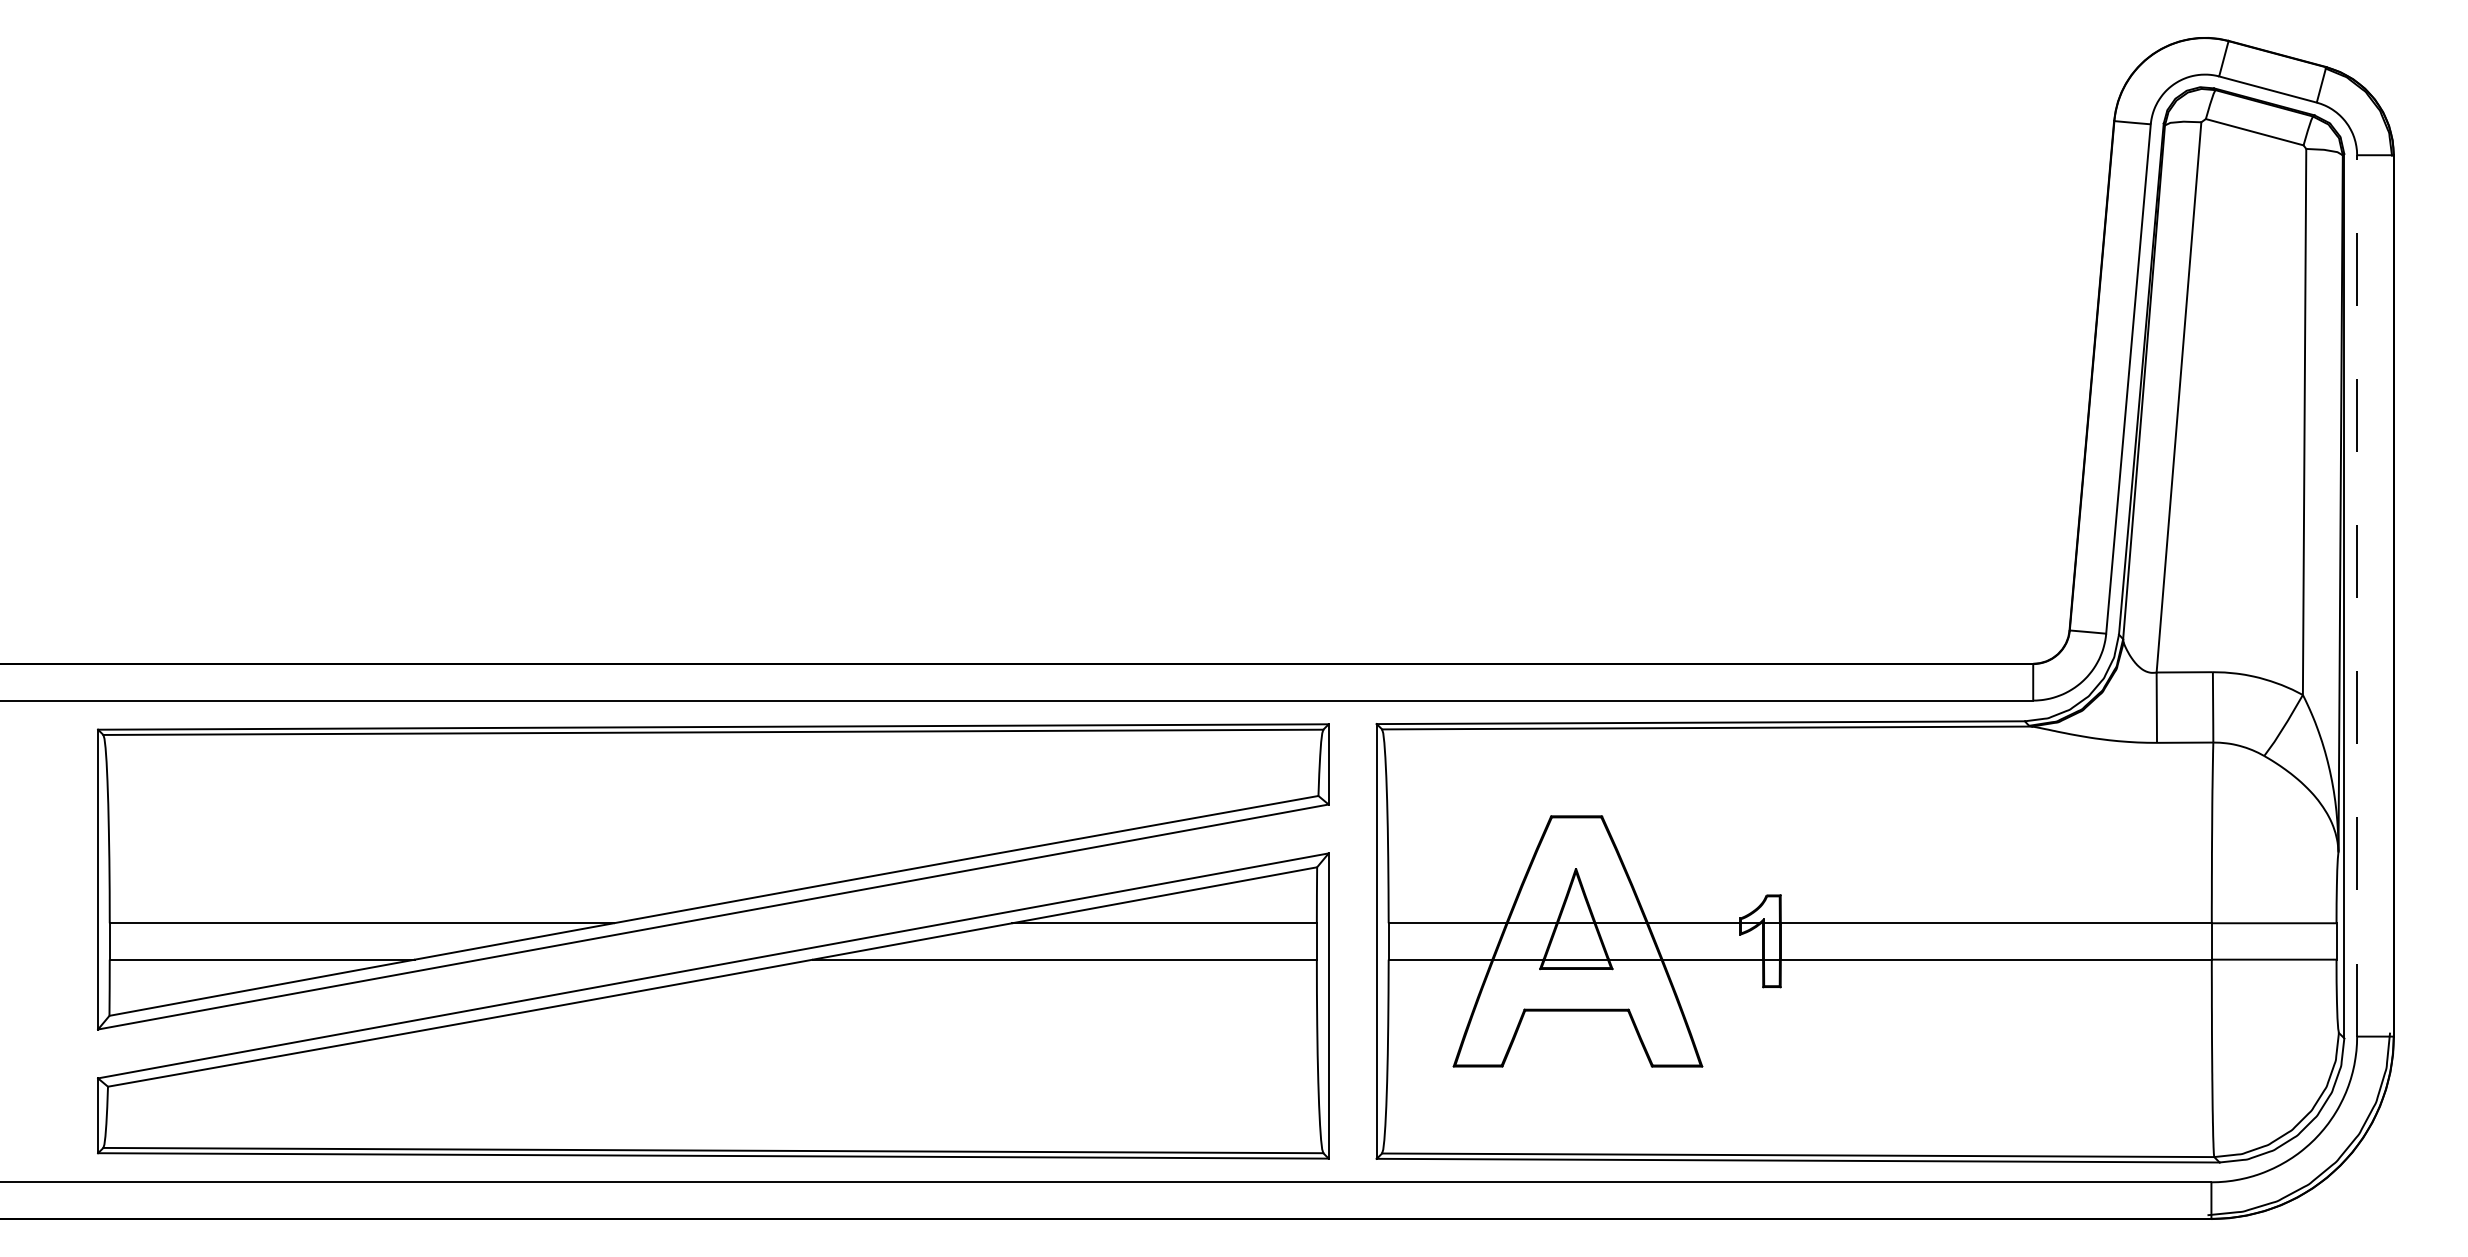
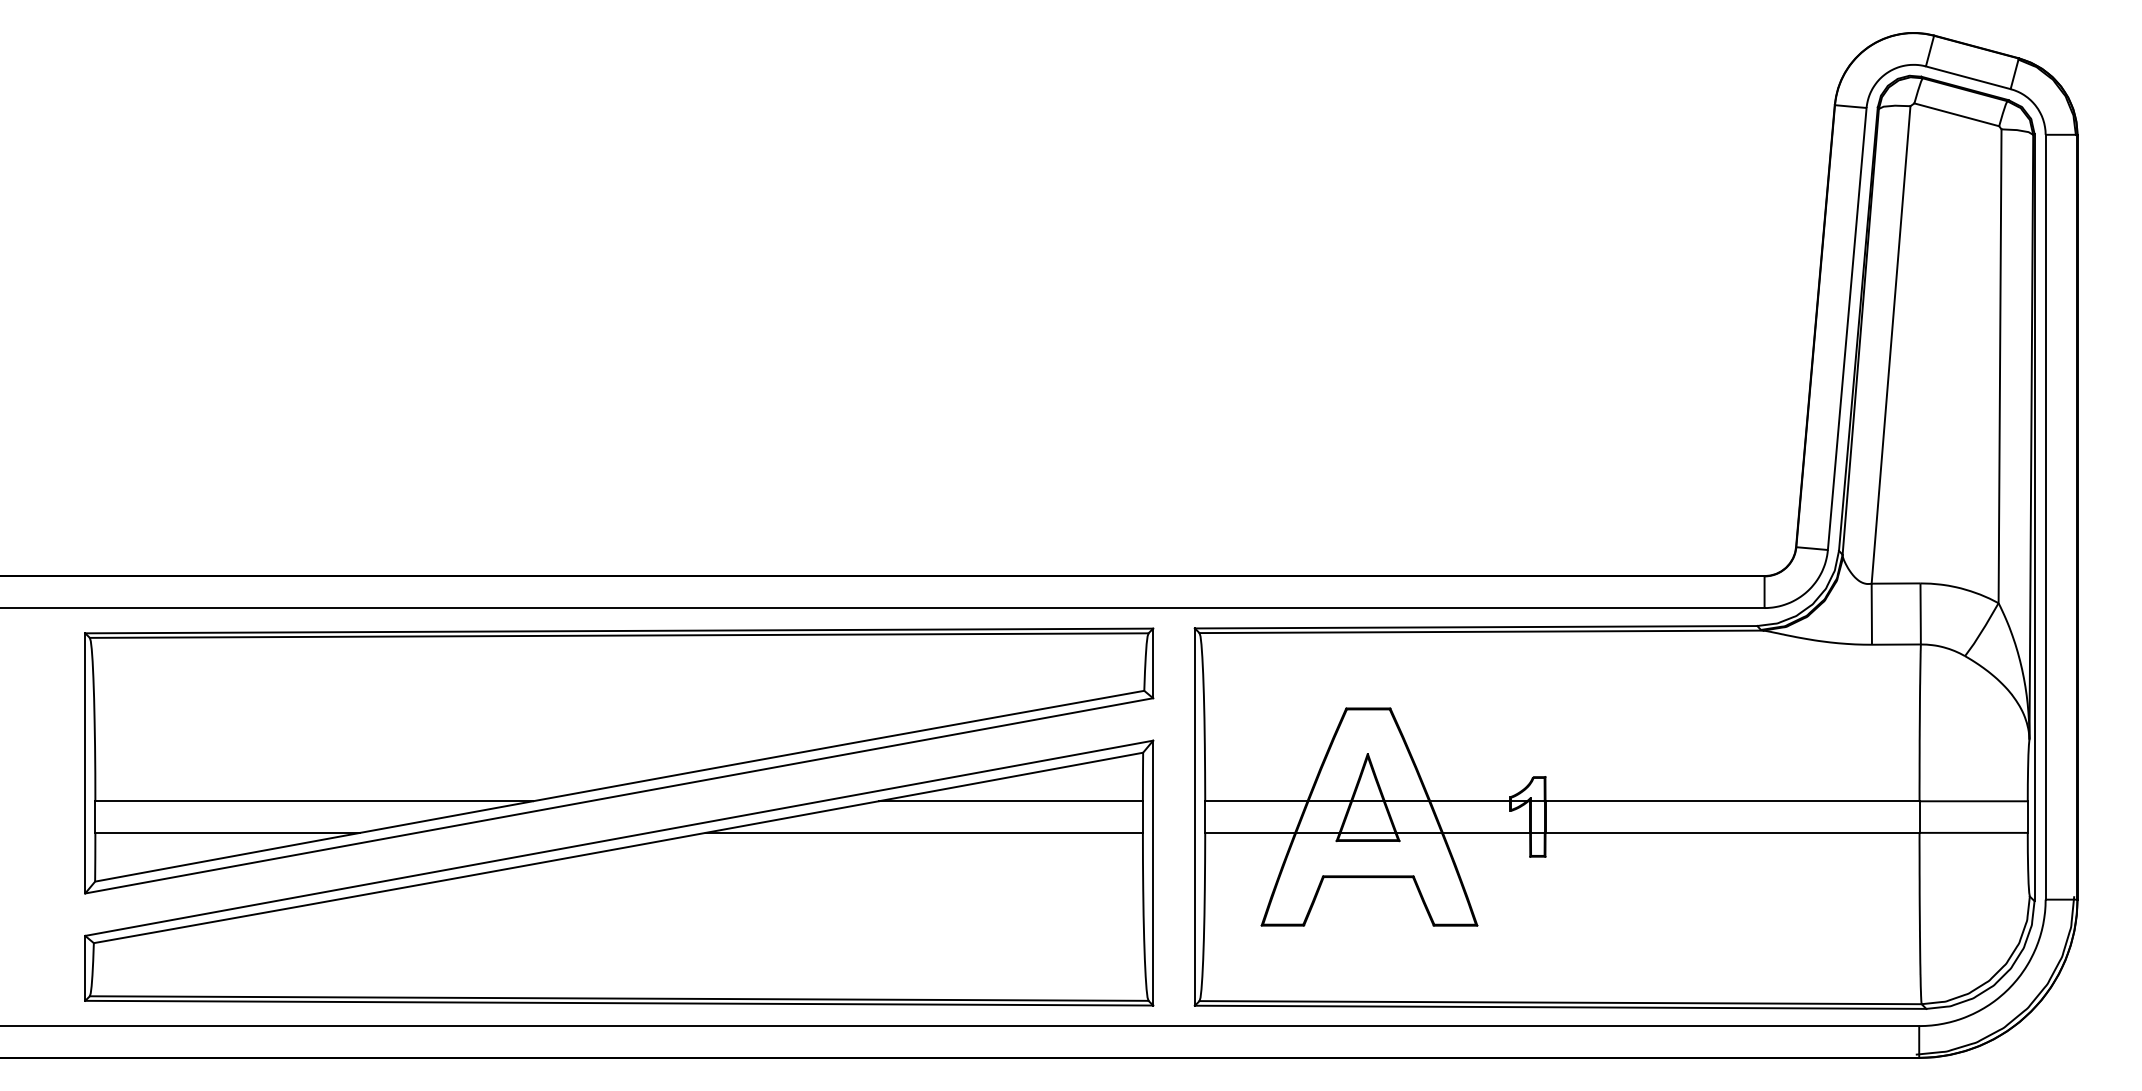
line: (2357, 595) -> (2045, 516), dashed -> solid

